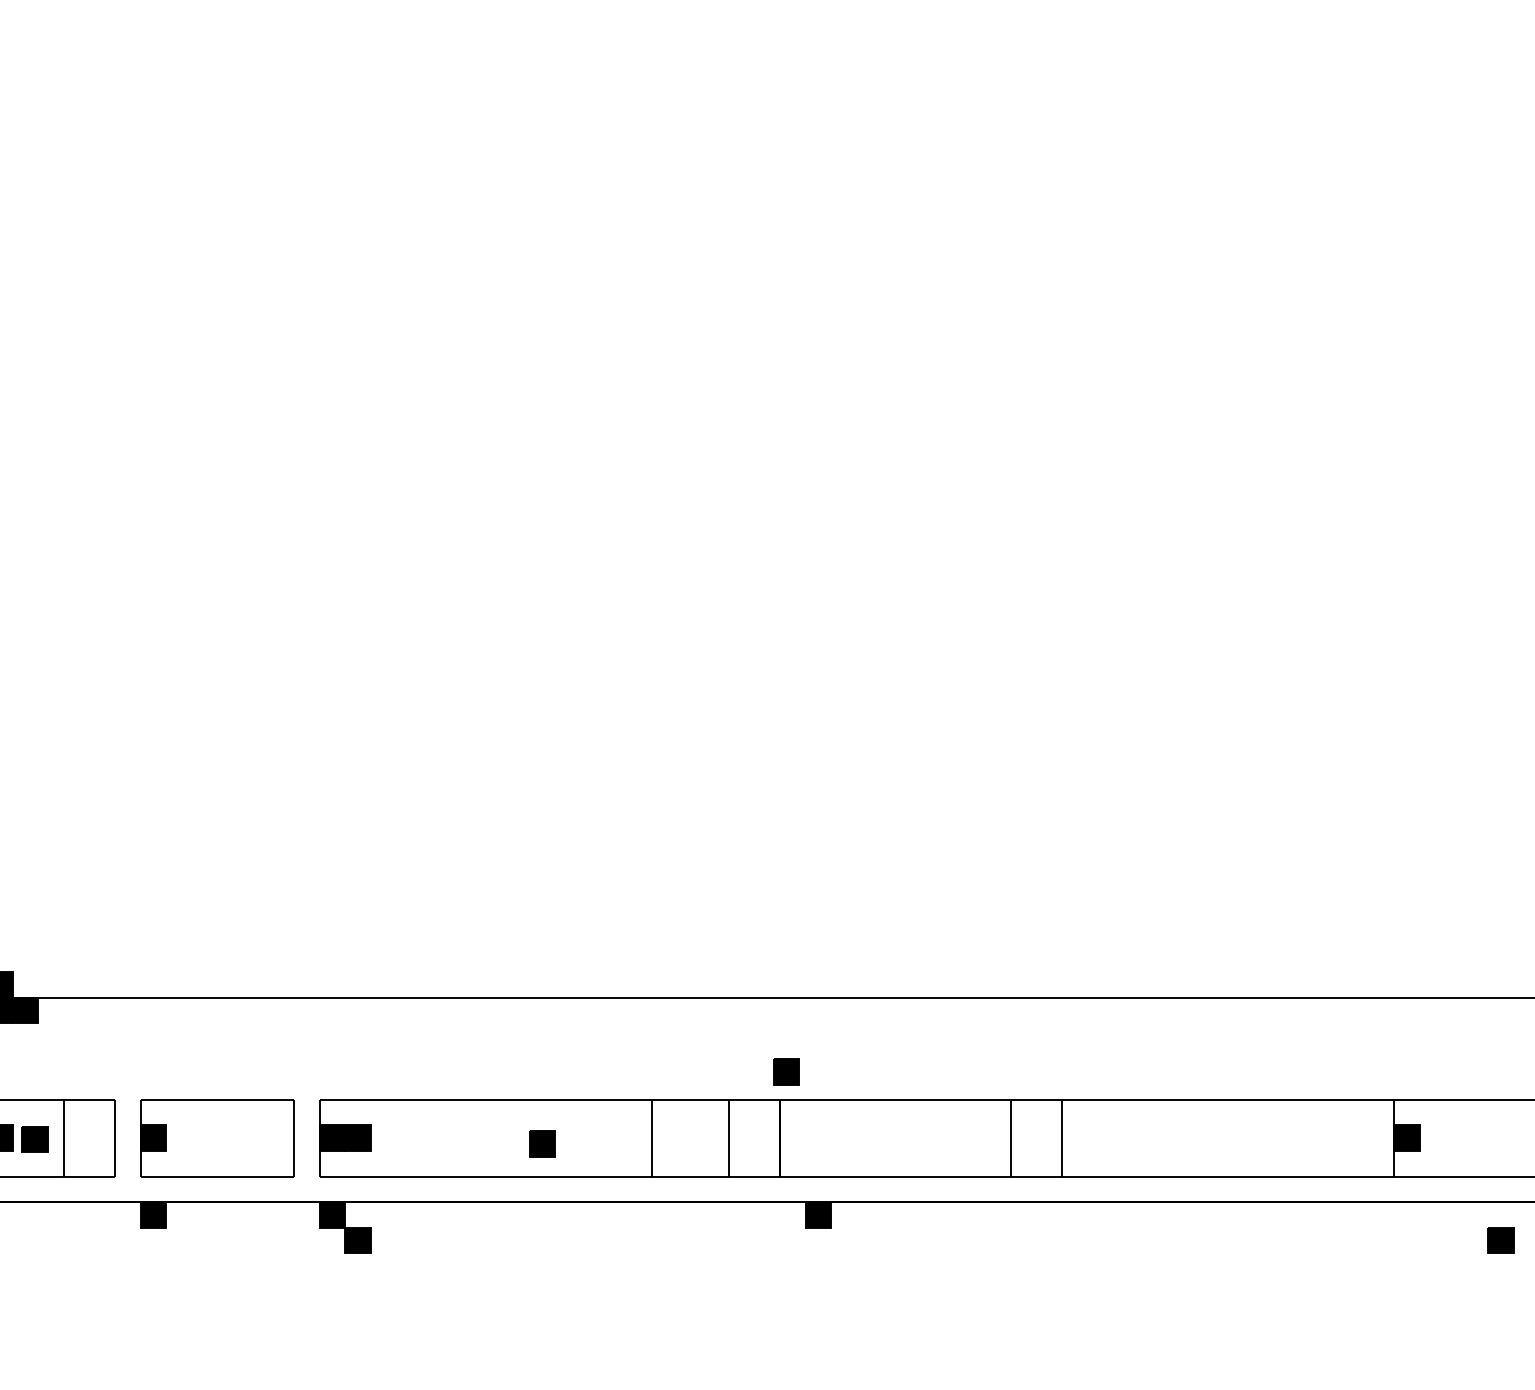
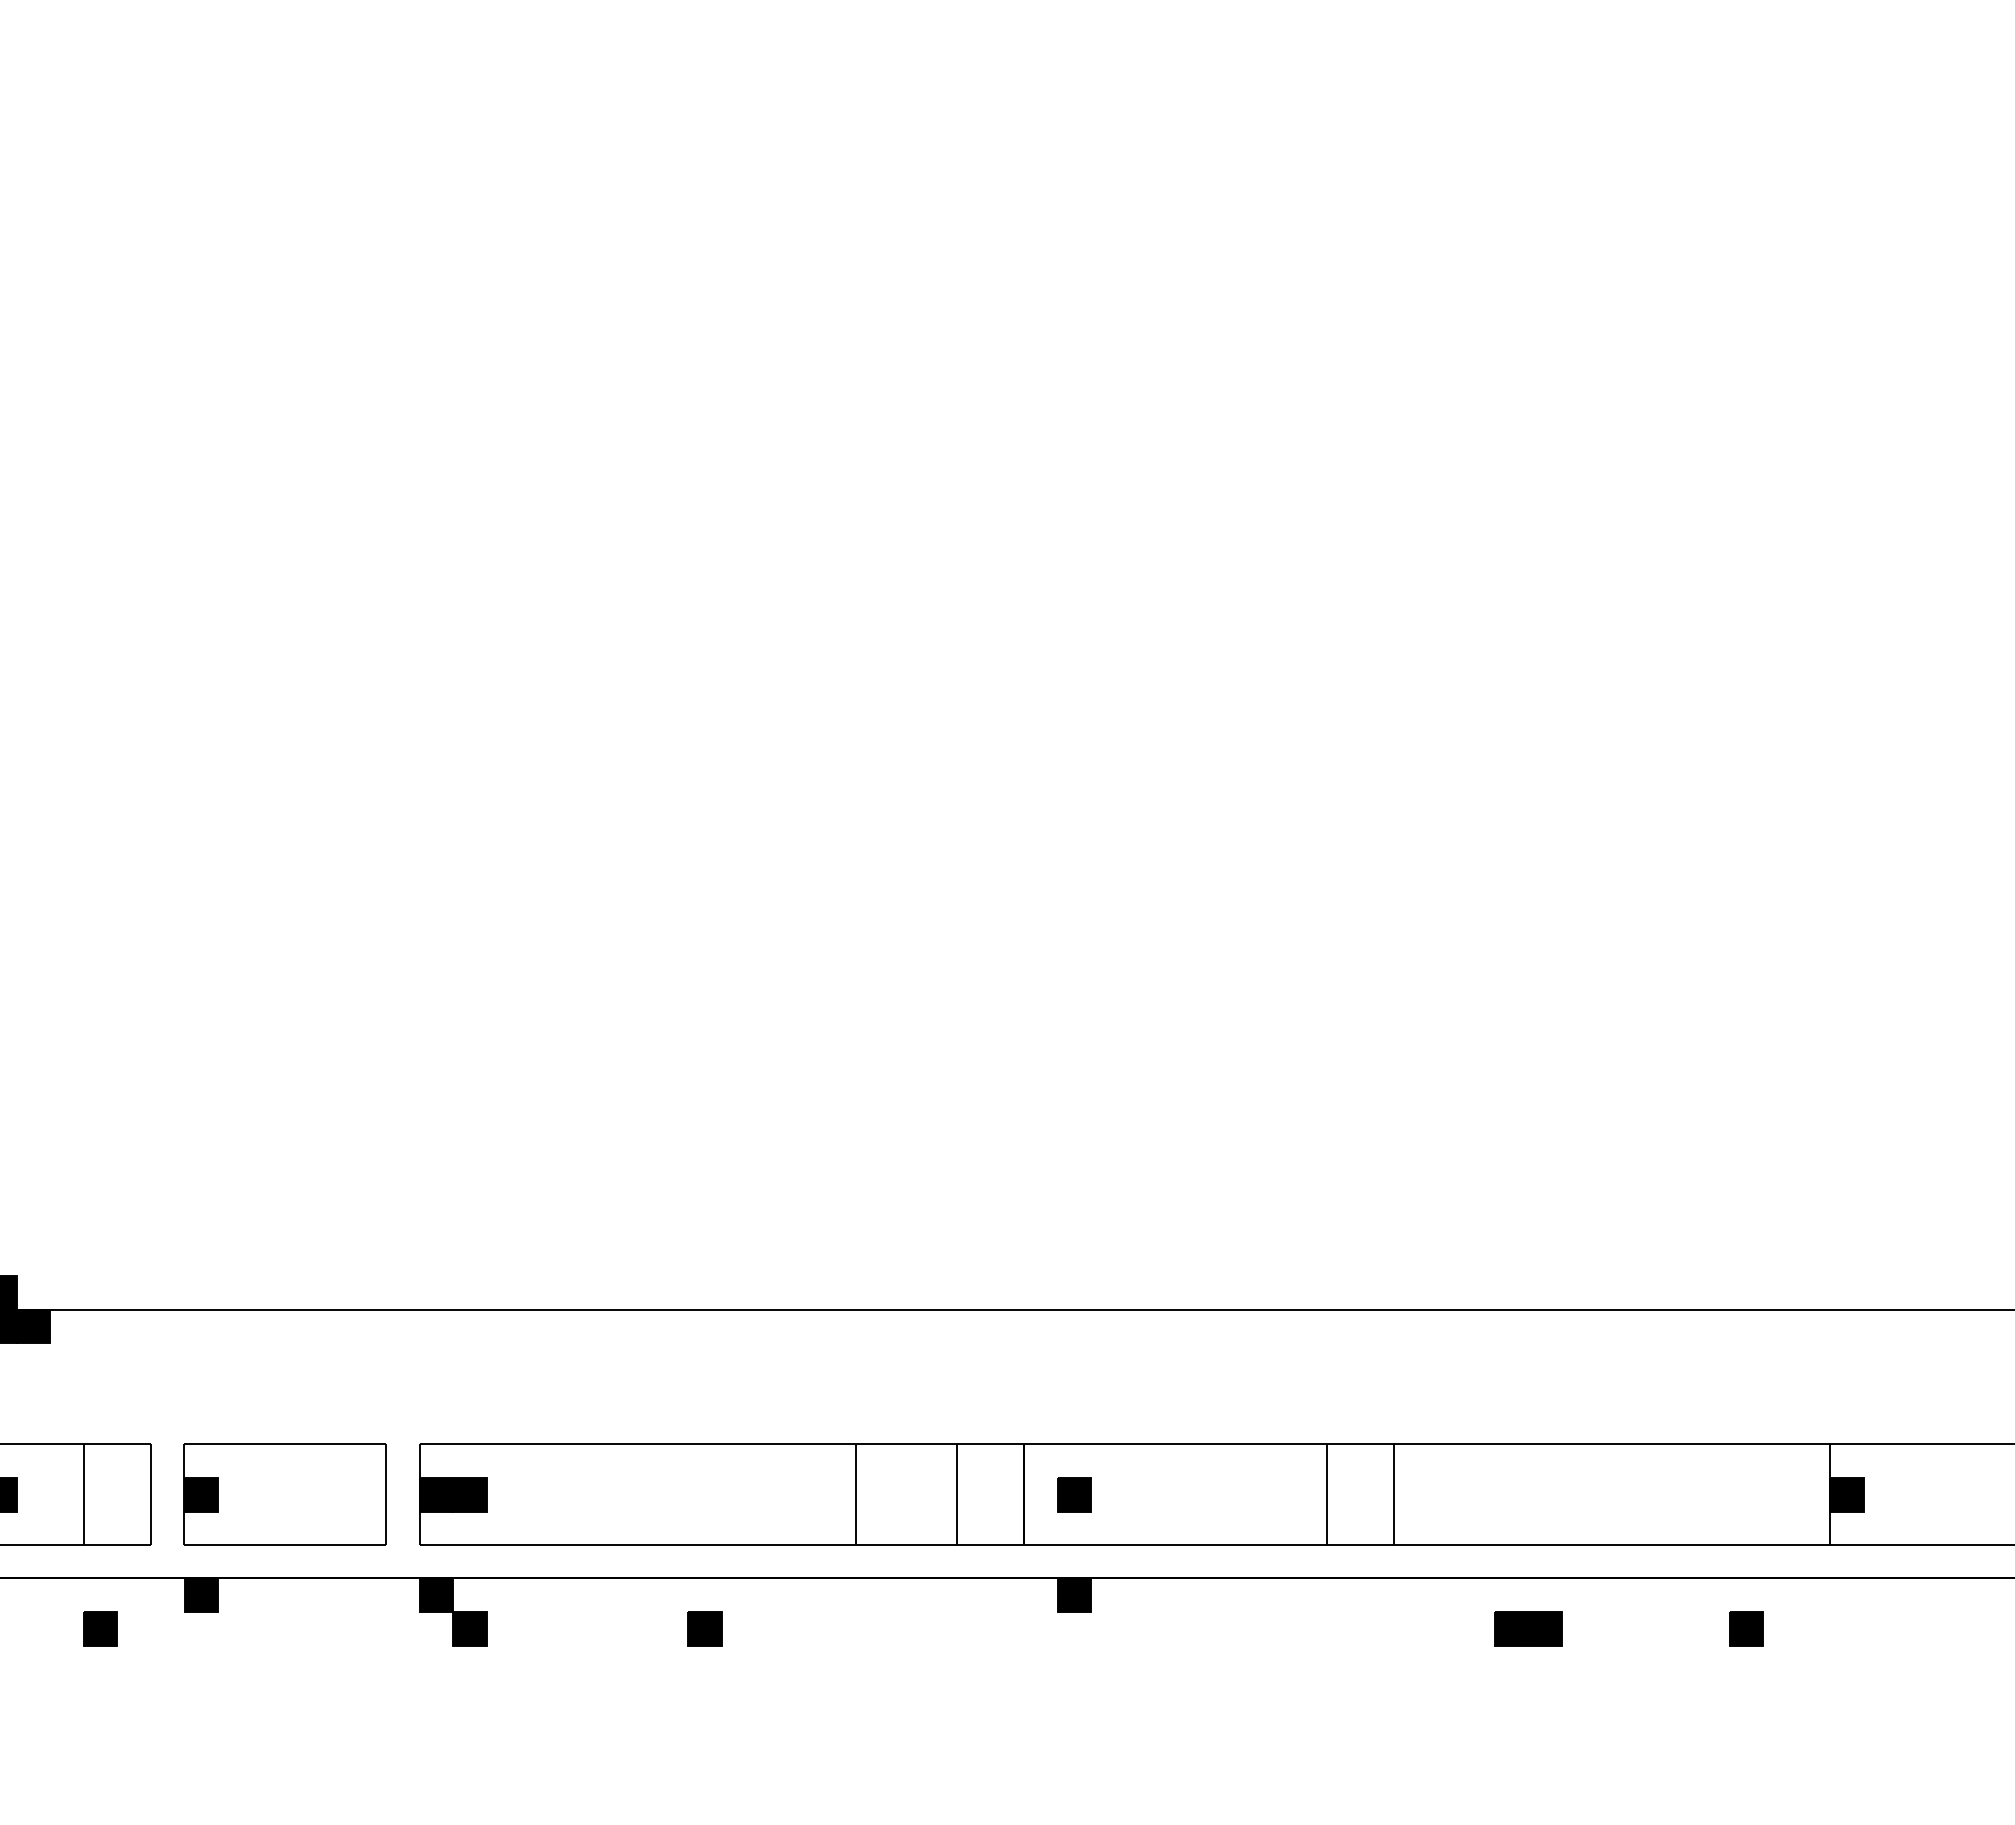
part: (786, 1071) -> (1074, 1494), moved
part: (34, 1139) -> (100, 1628), moved
part: (542, 1143) -> (704, 1628), moved
part: (1164, 1240) -> (1528, 1628), added
part: (1500, 1240) -> (1746, 1628), moved

